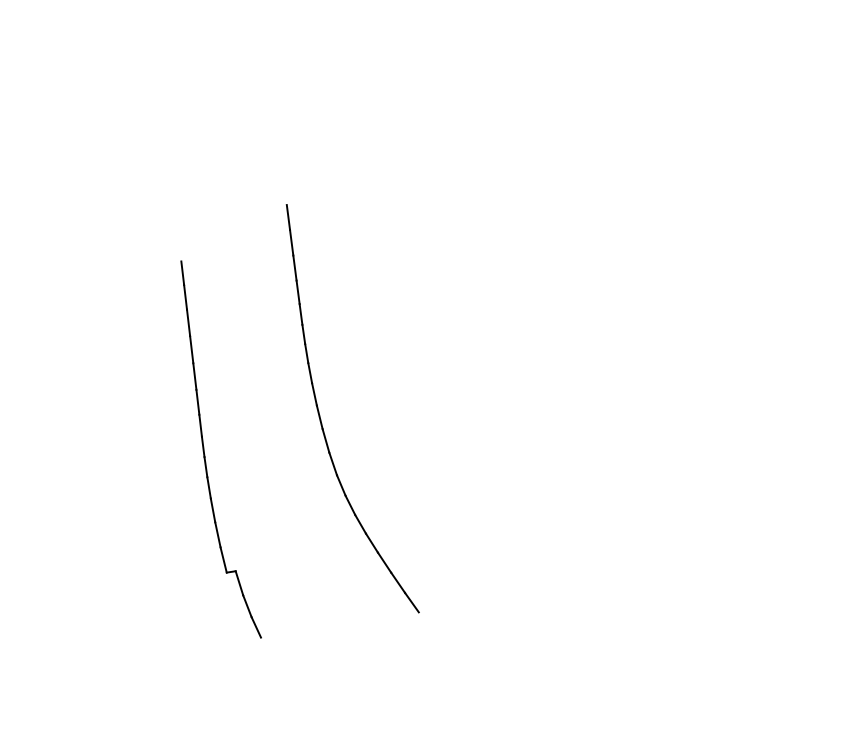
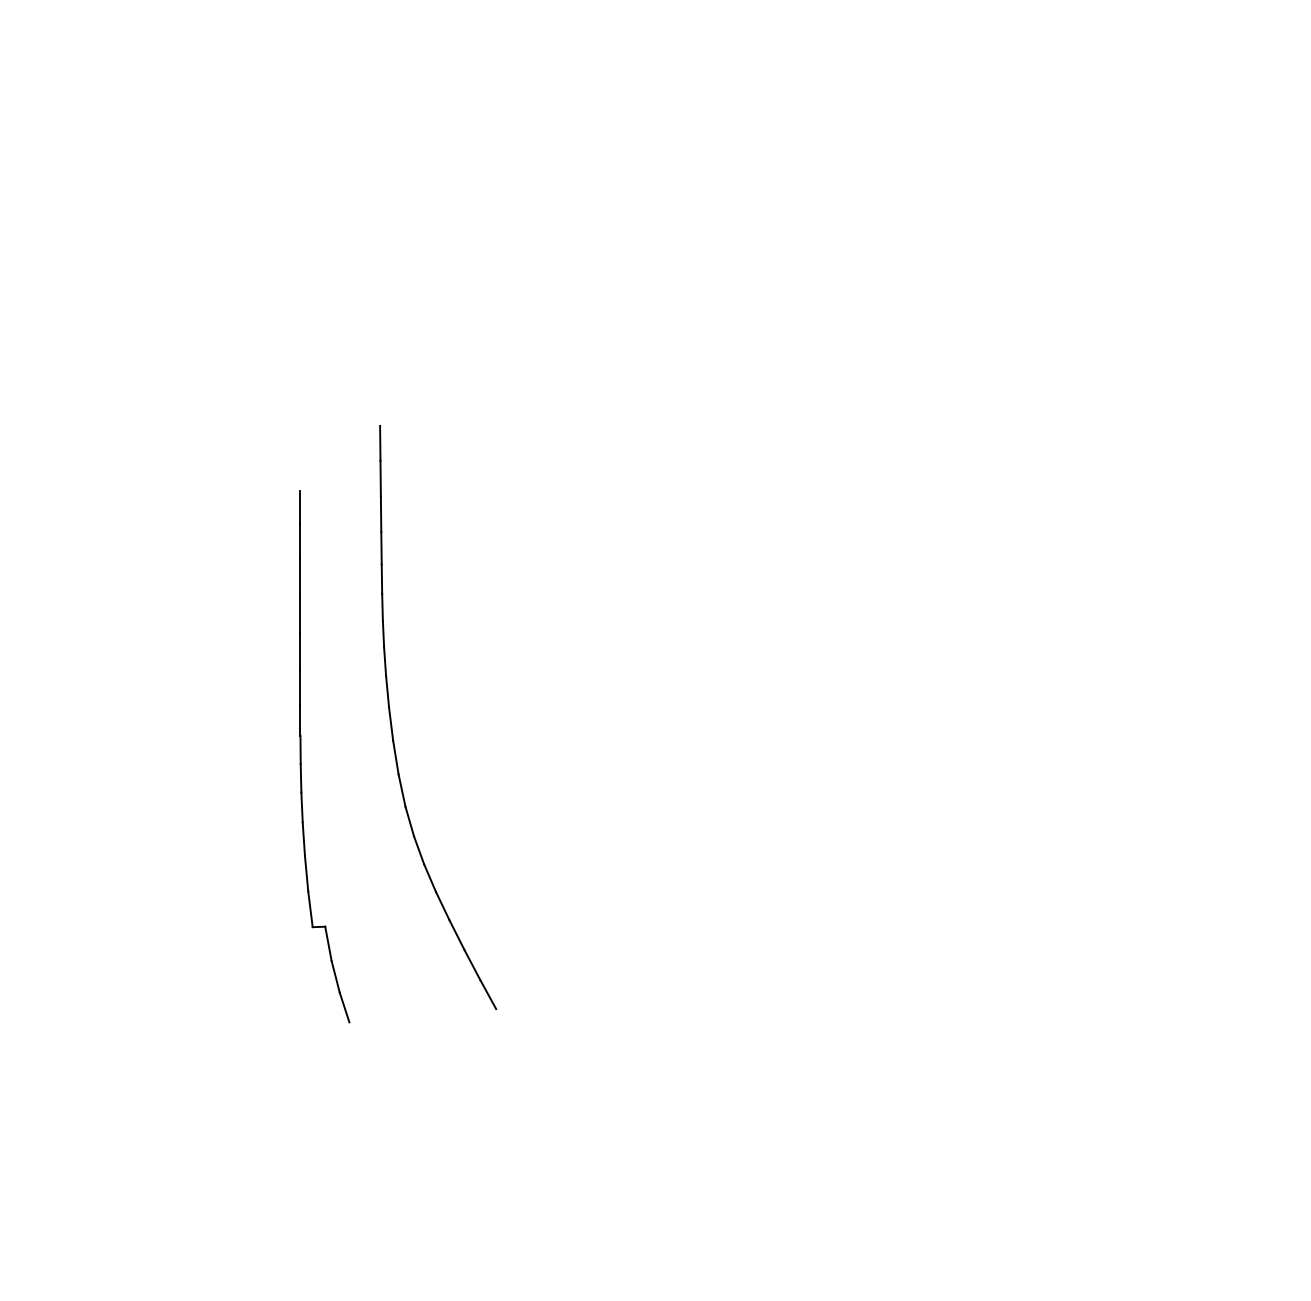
part: (204, 451) -> (301, 756), moved

